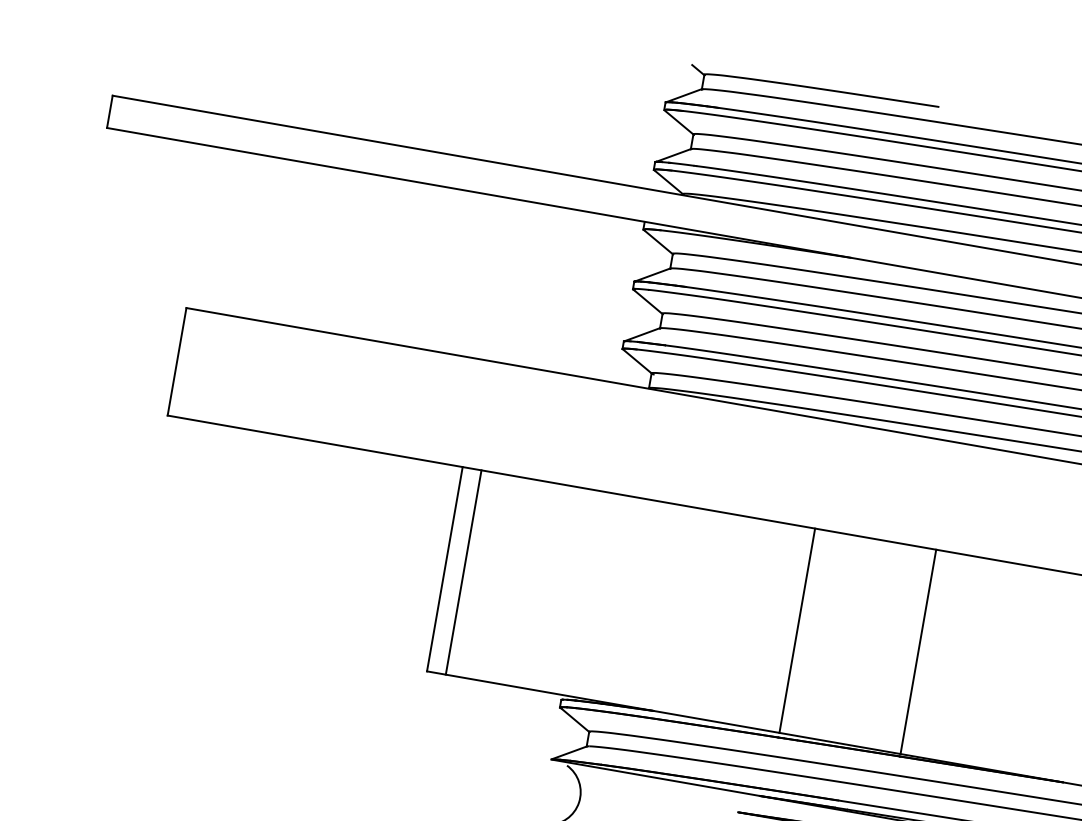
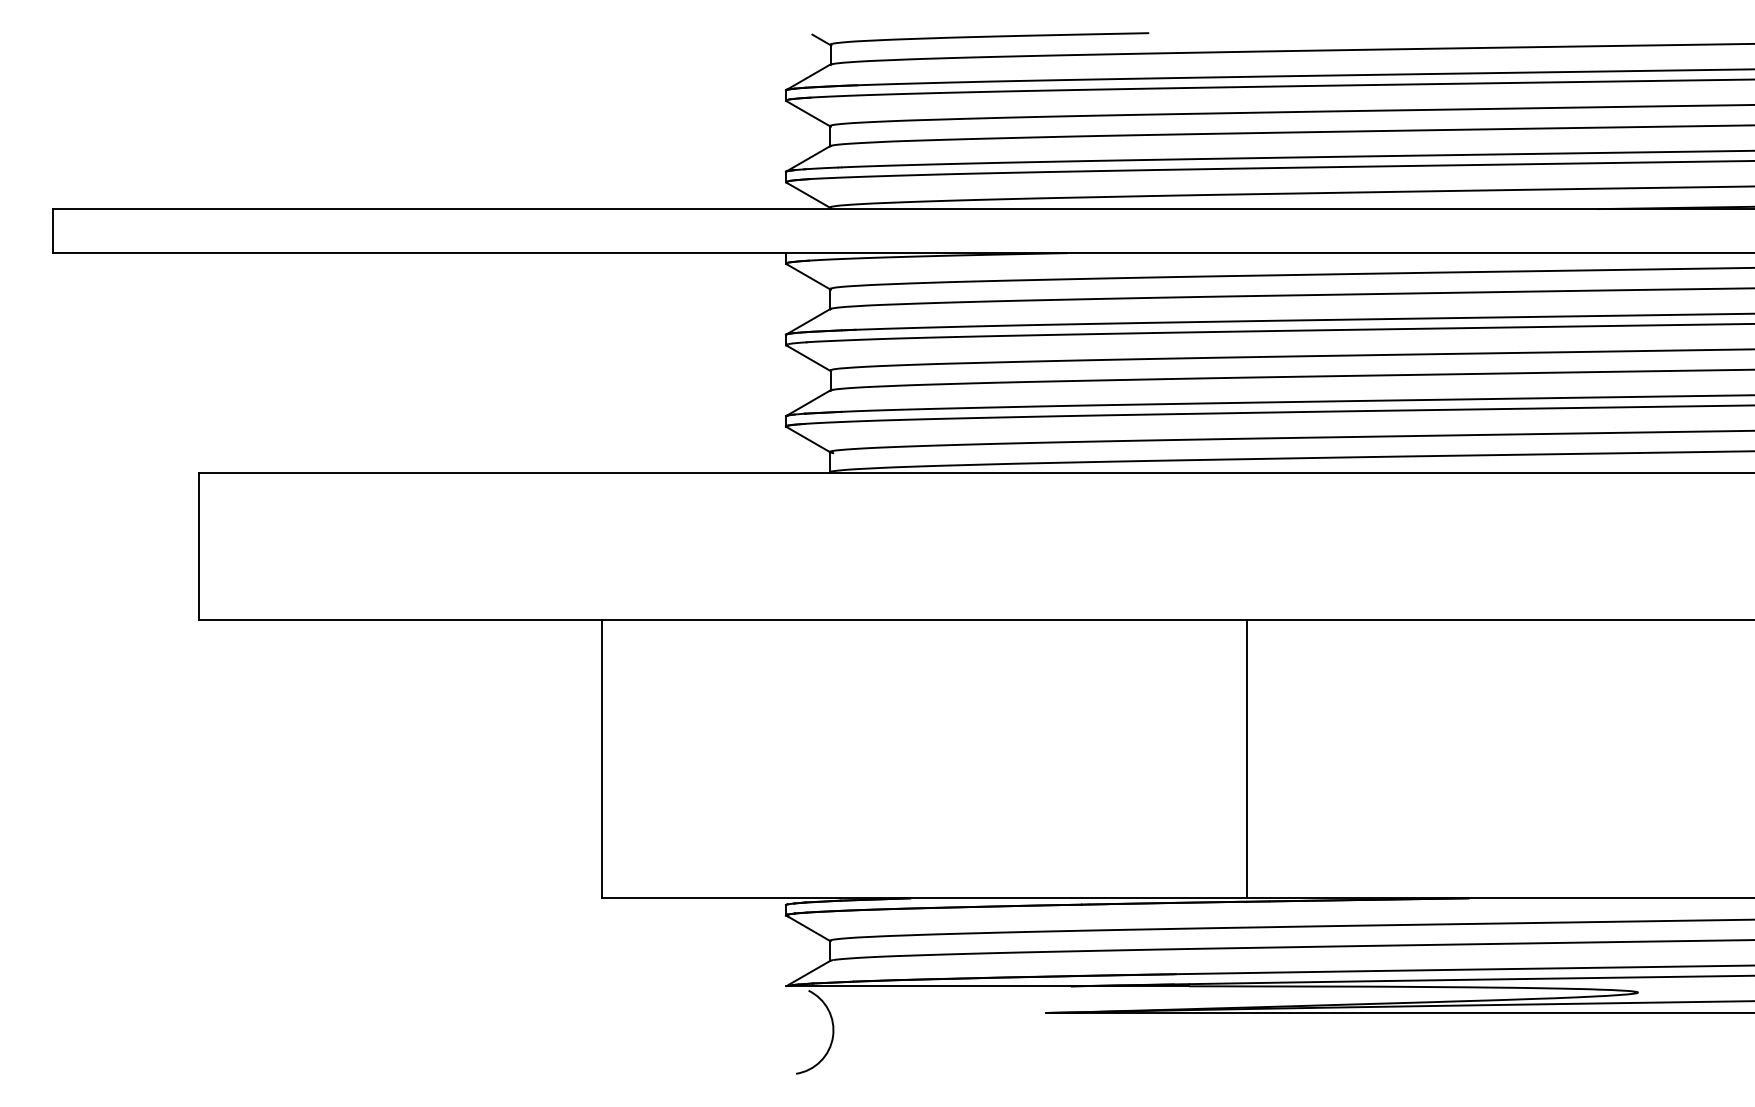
line: (463, 572) -> (627, 758), removed
line: (797, 630) -> (1082, 758), removed

